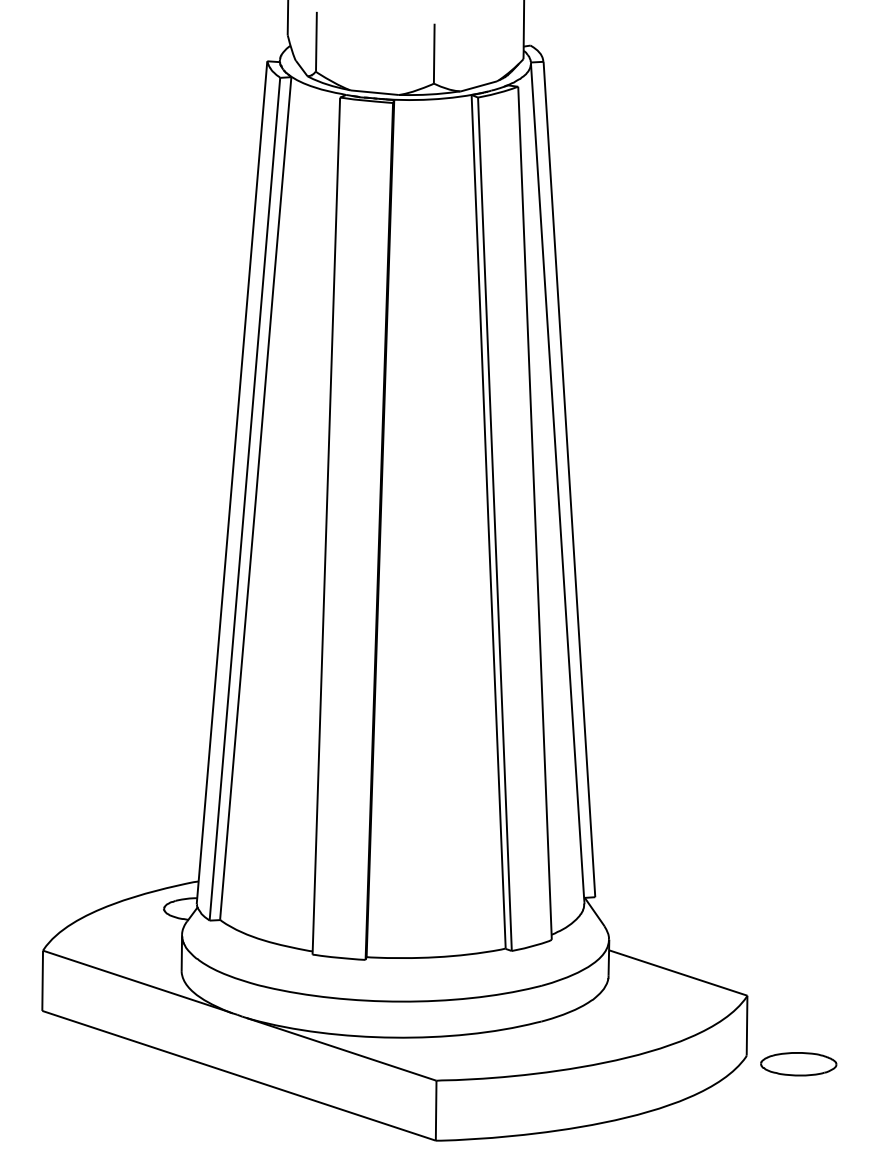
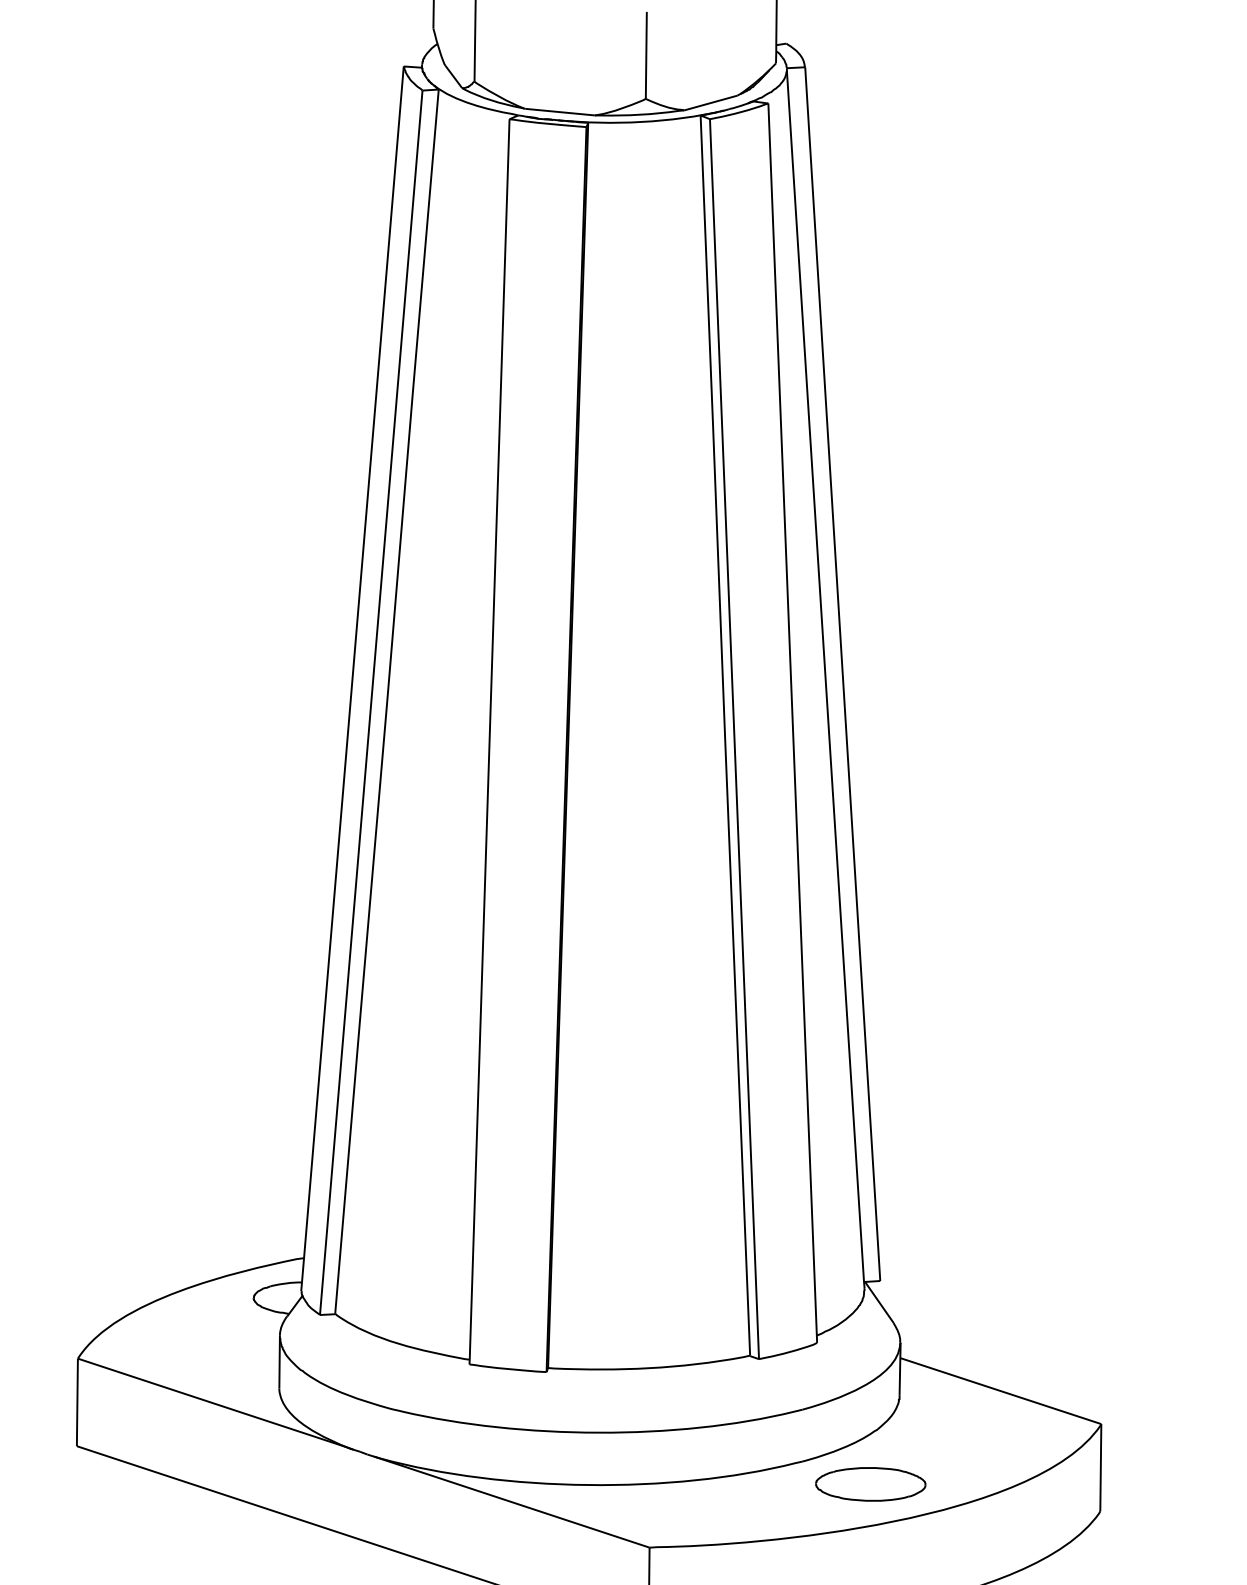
part: (798, 1064) -> (870, 1484), moved

